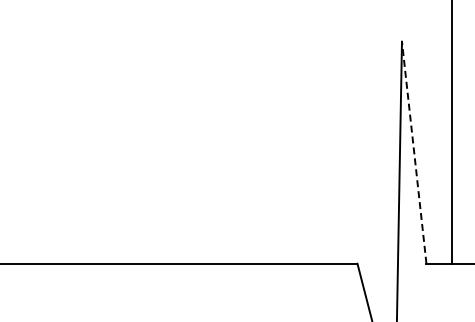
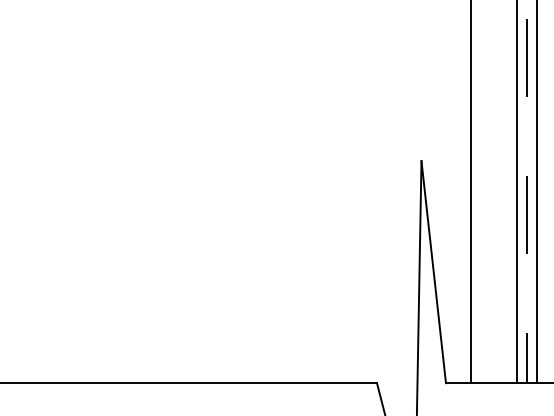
line: (413, 153) -> (433, 272), dashed -> solid

